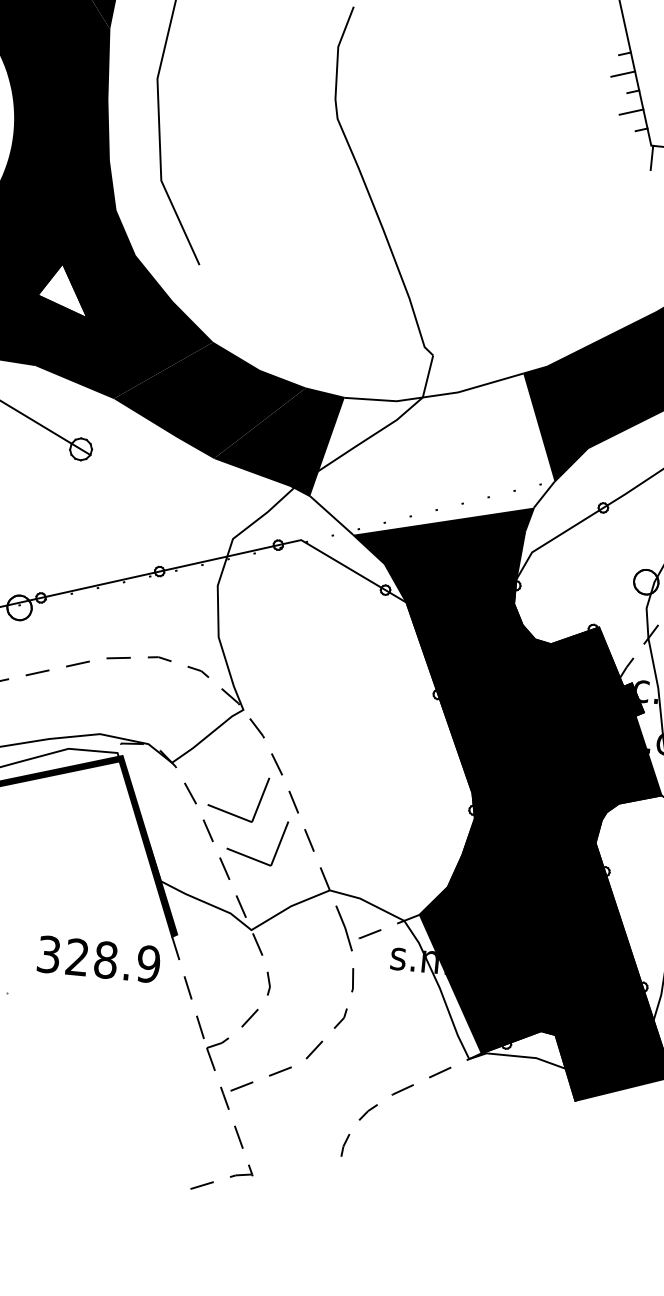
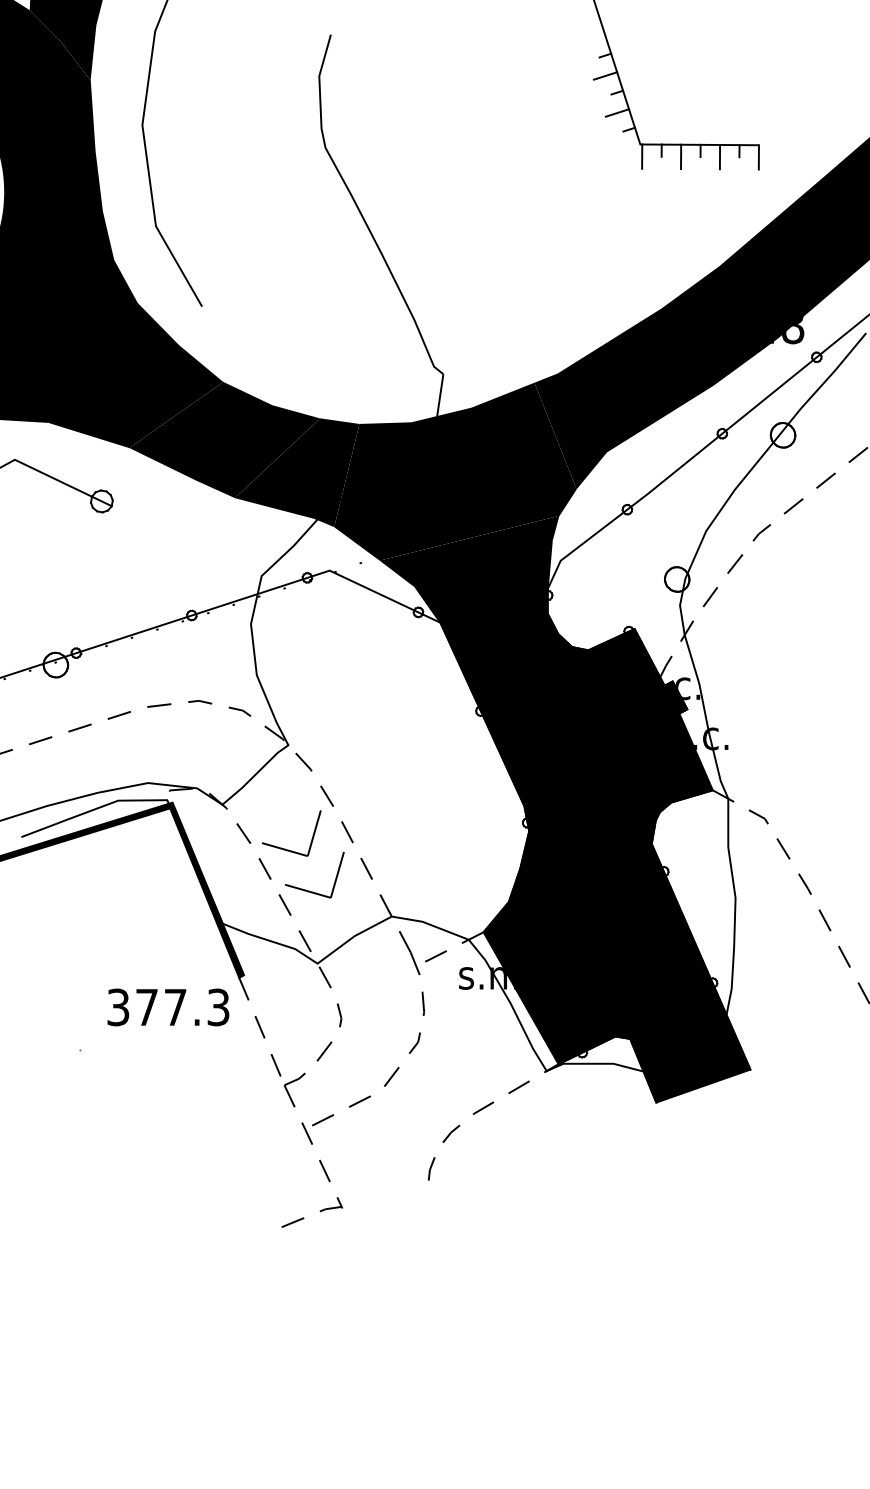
fill: (63, 290) -> (69, 344), added
fill: (435, 453) -> (455, 471), added
text: (112, 960) -> (182, 1007), 328.9 -> 377.3

